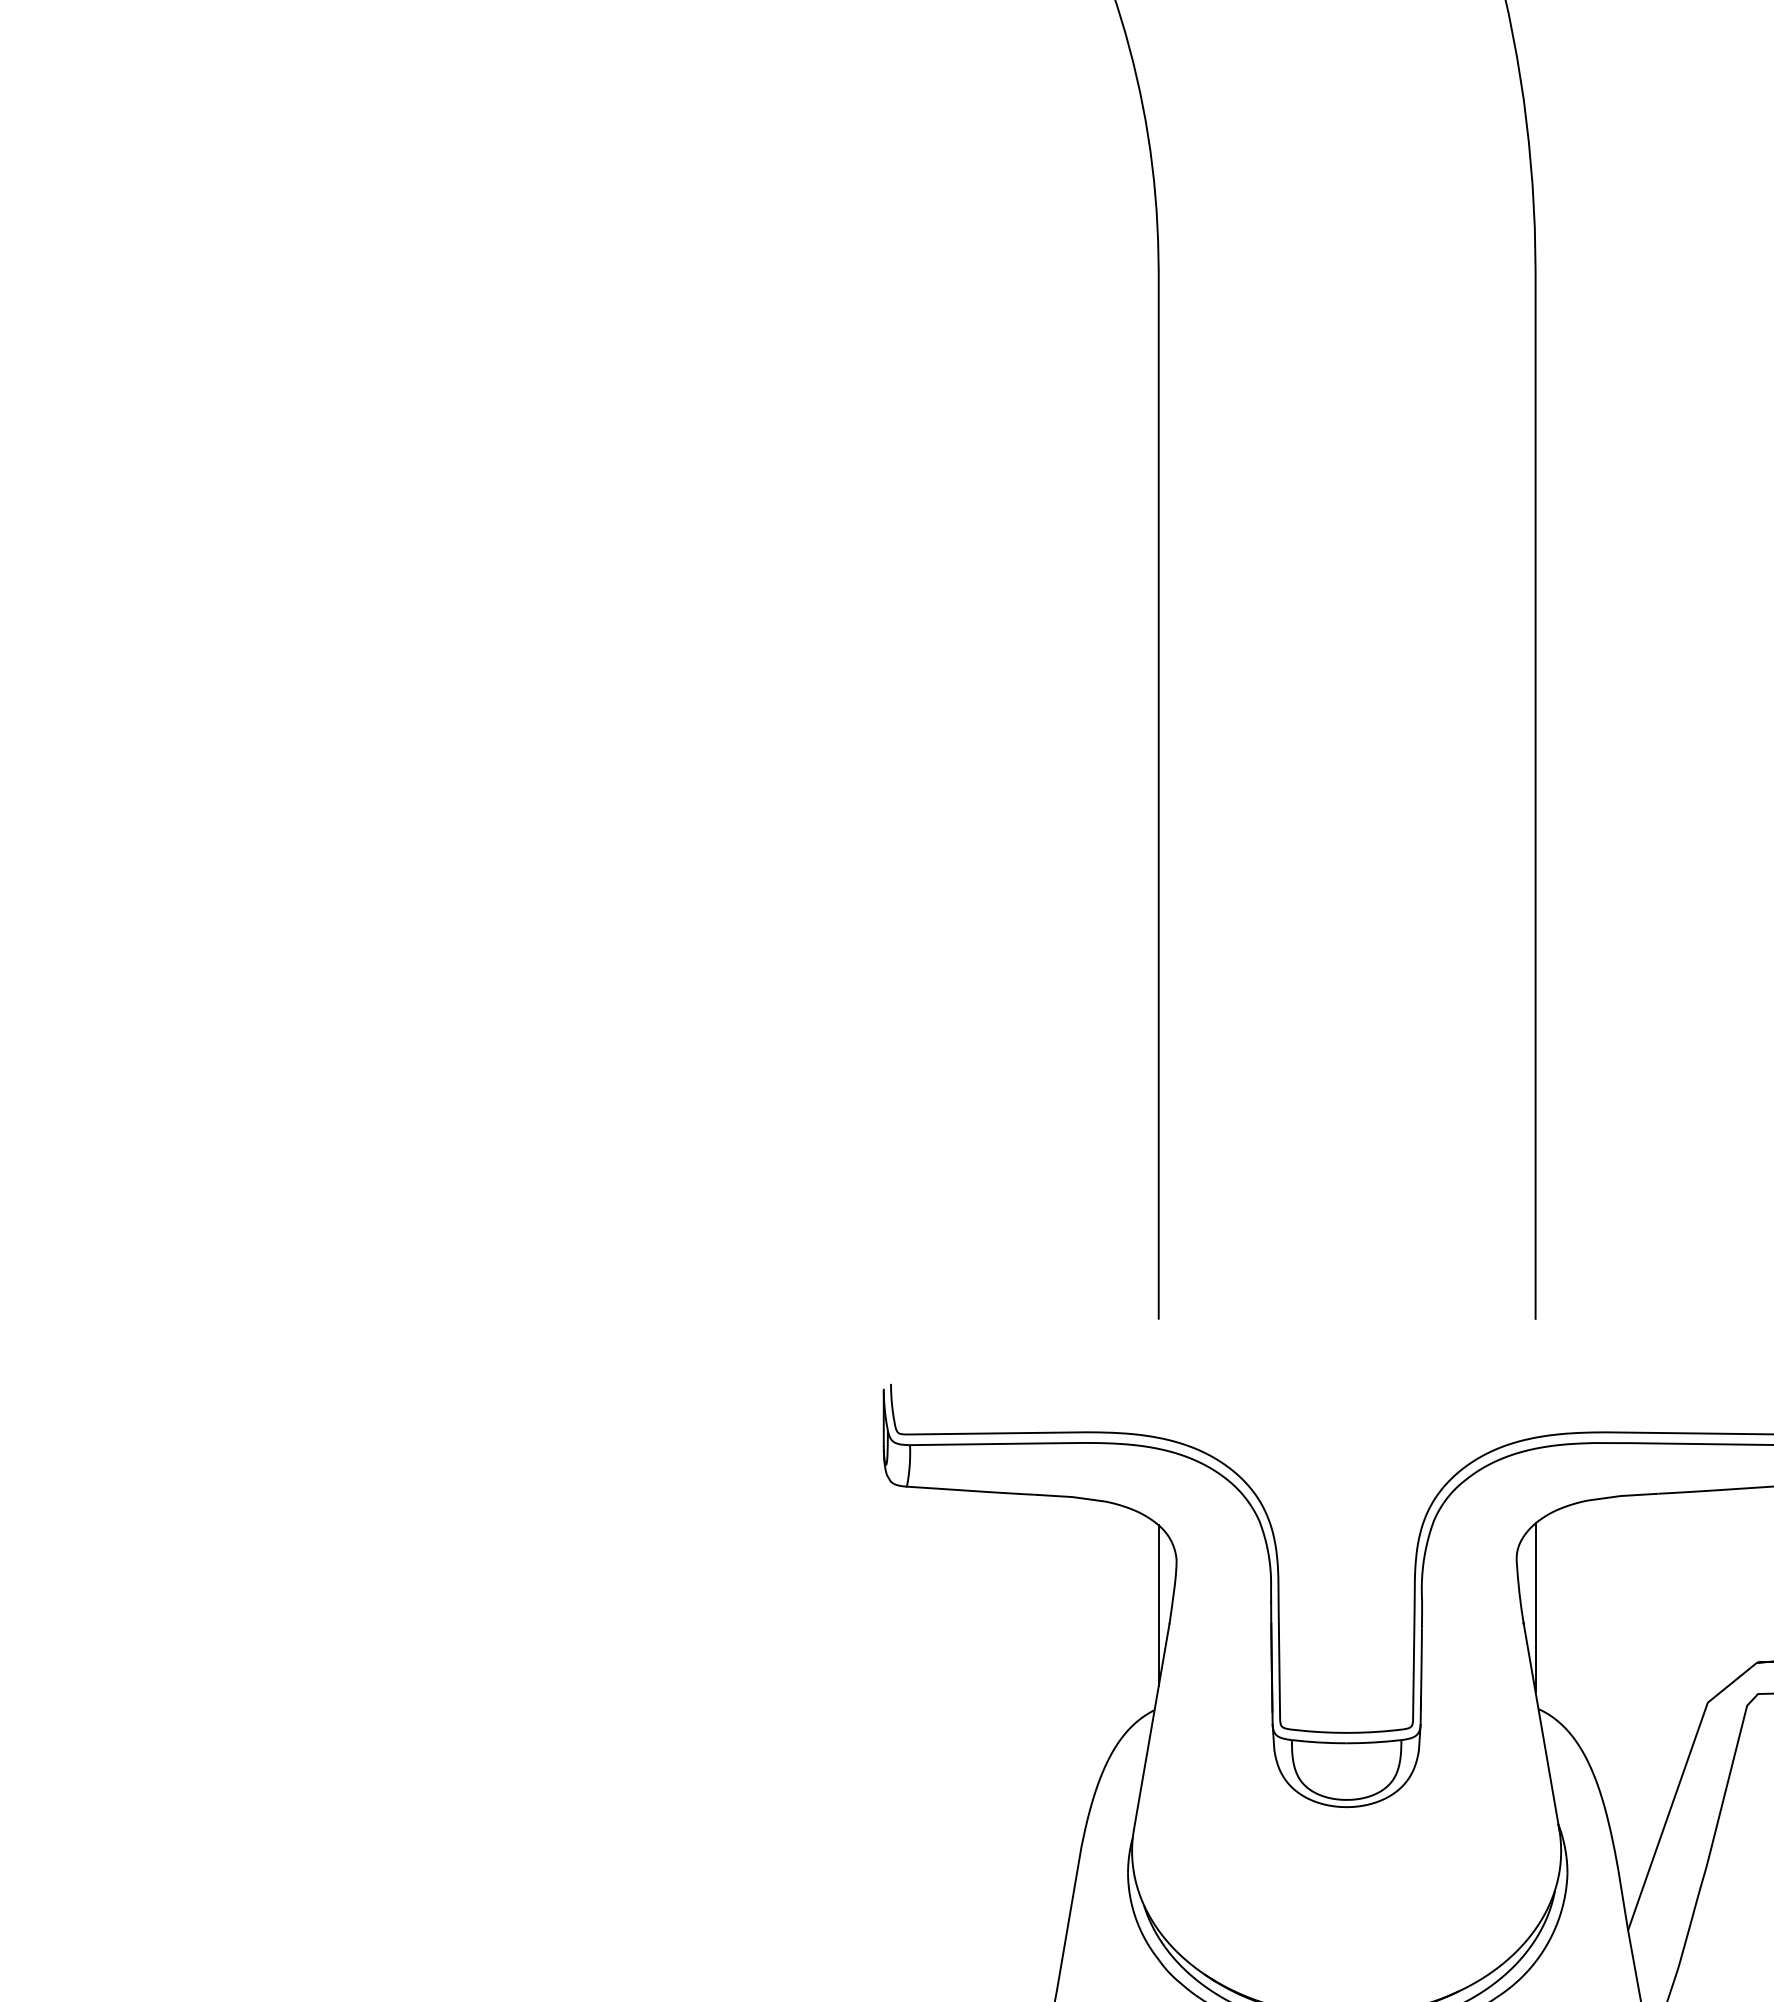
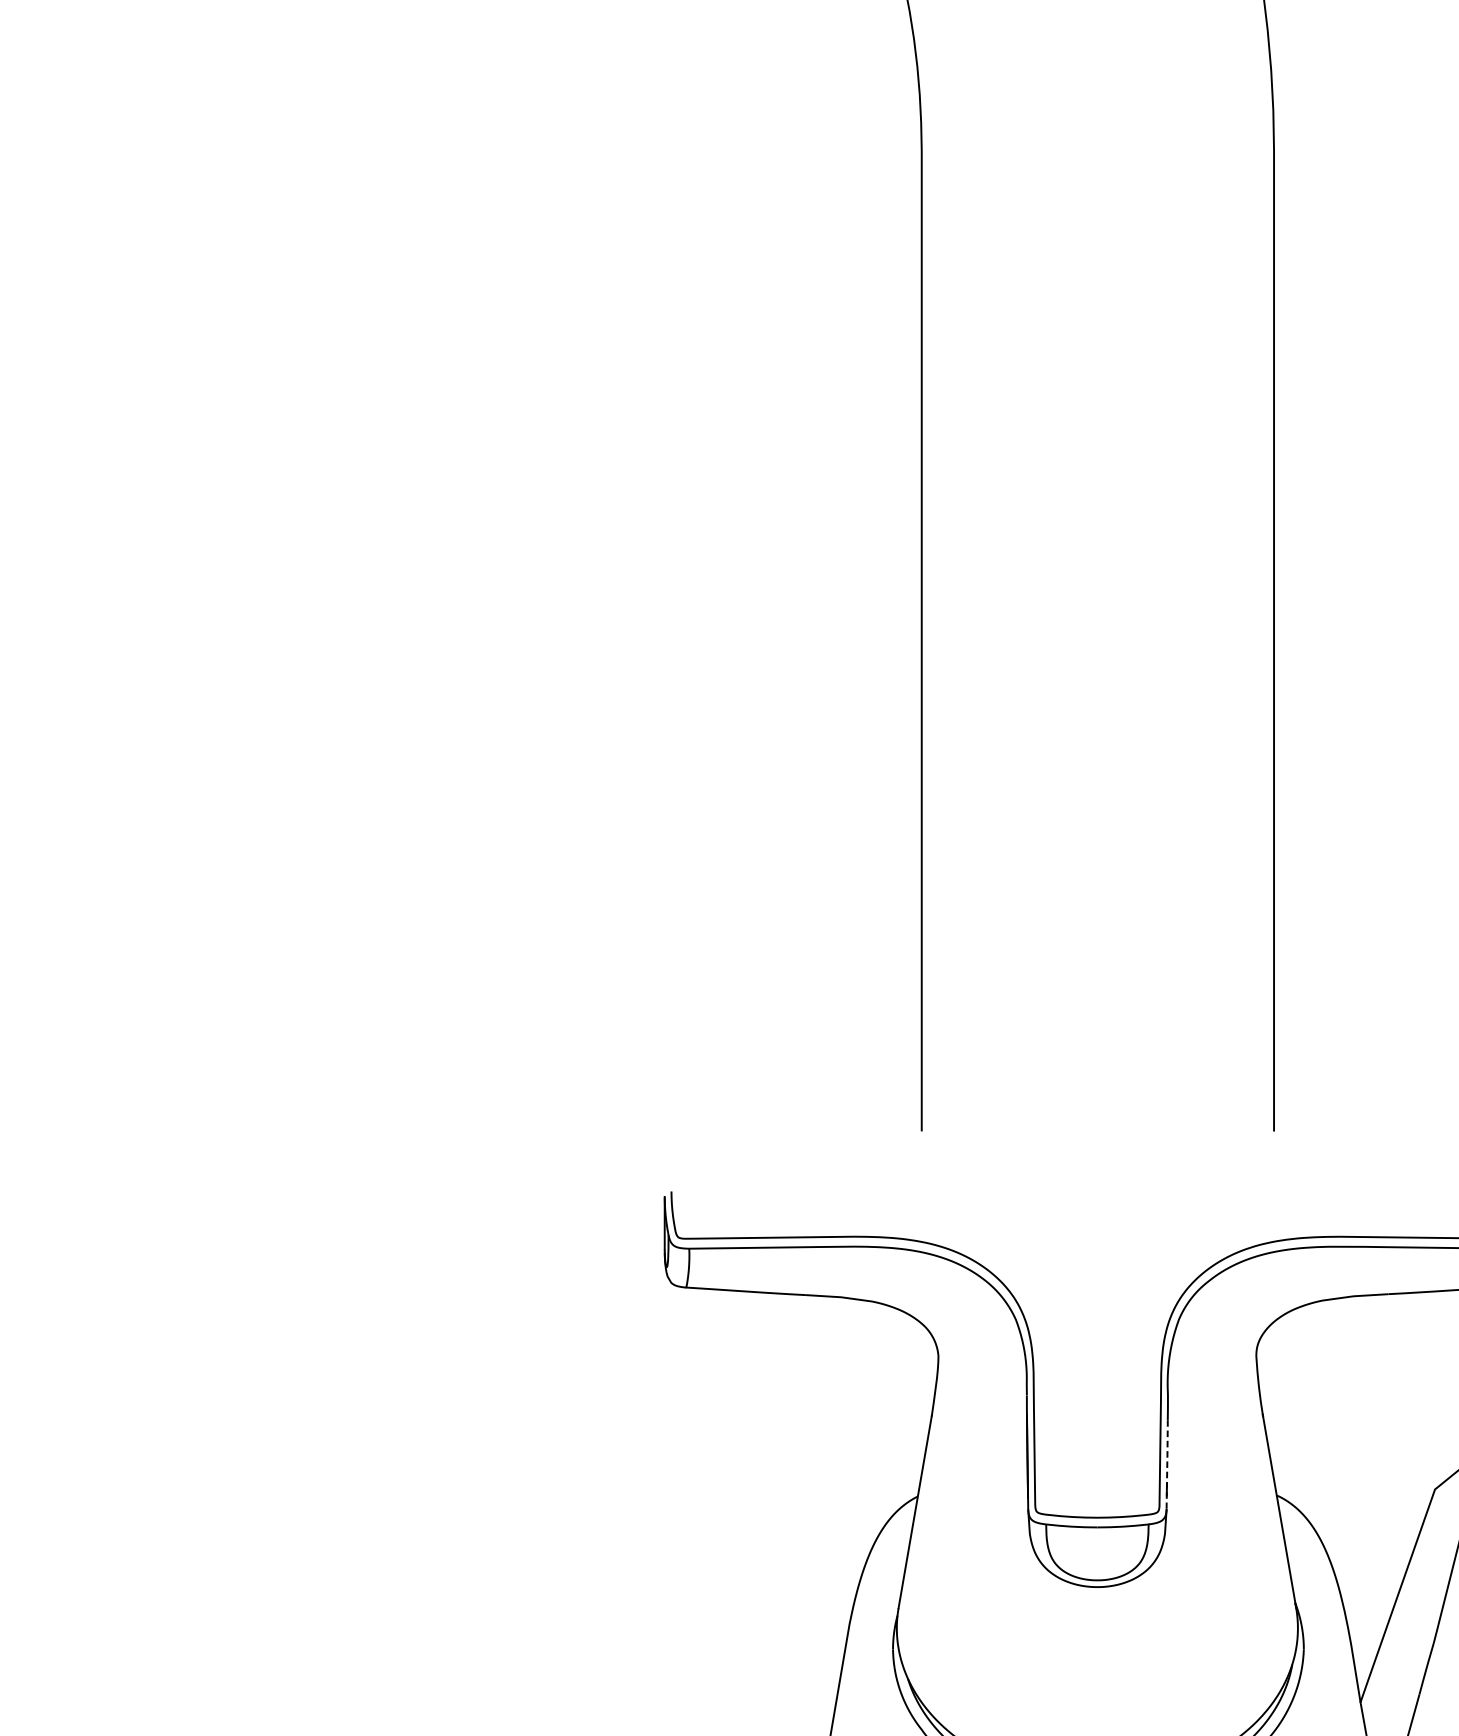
line: (1158, 1605) -> (921, 1398), removed
line: (1535, 1607) -> (1273, 1400), removed
line: (1421, 1674) -> (1167, 1463), solid -> dashed

